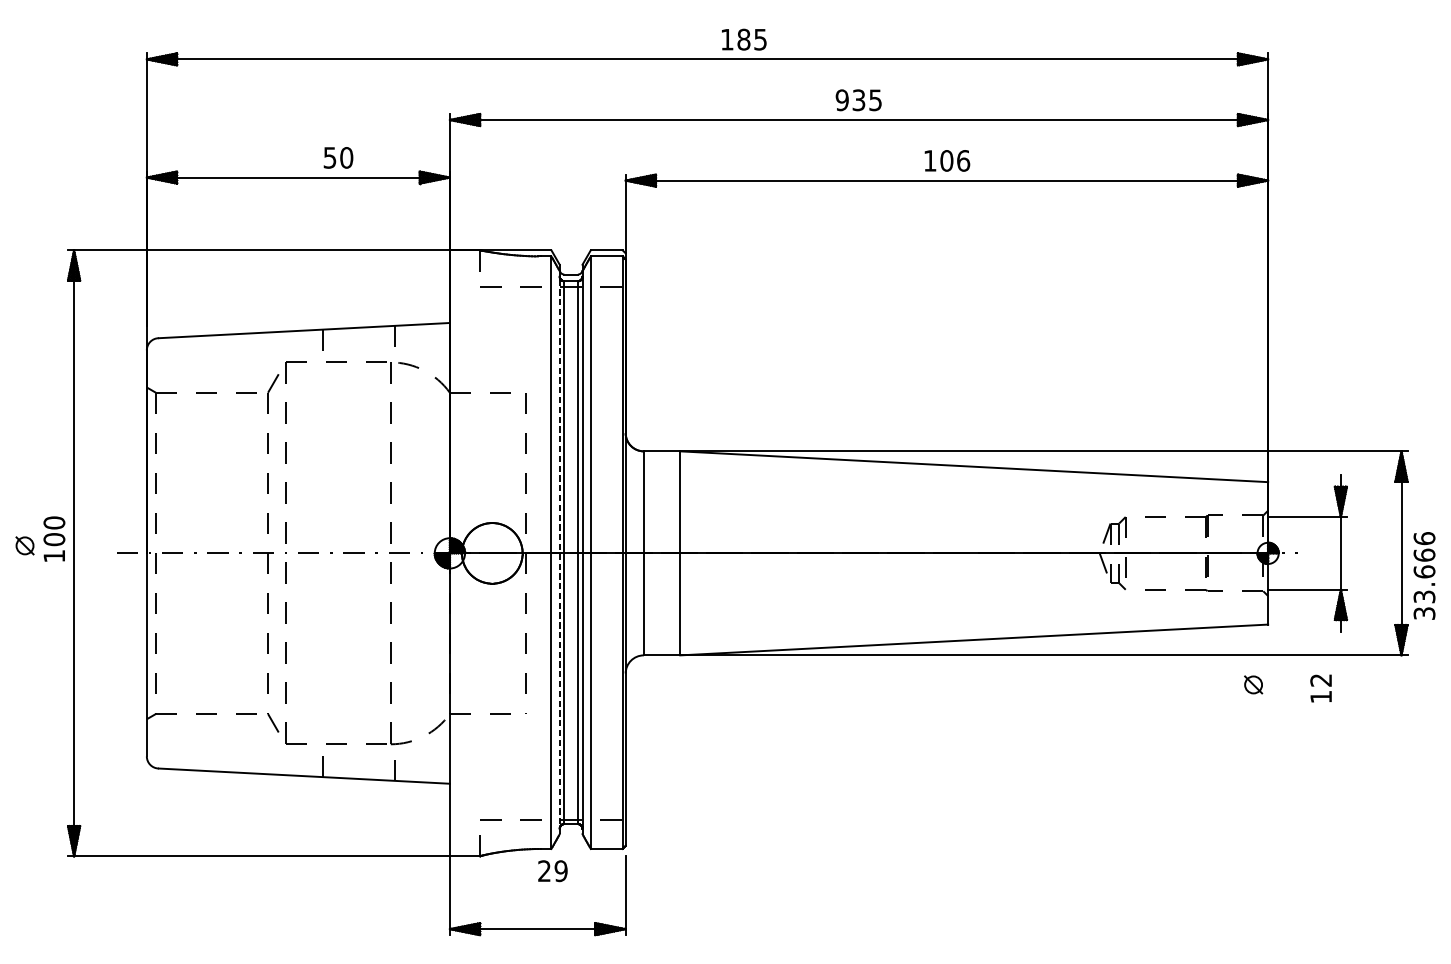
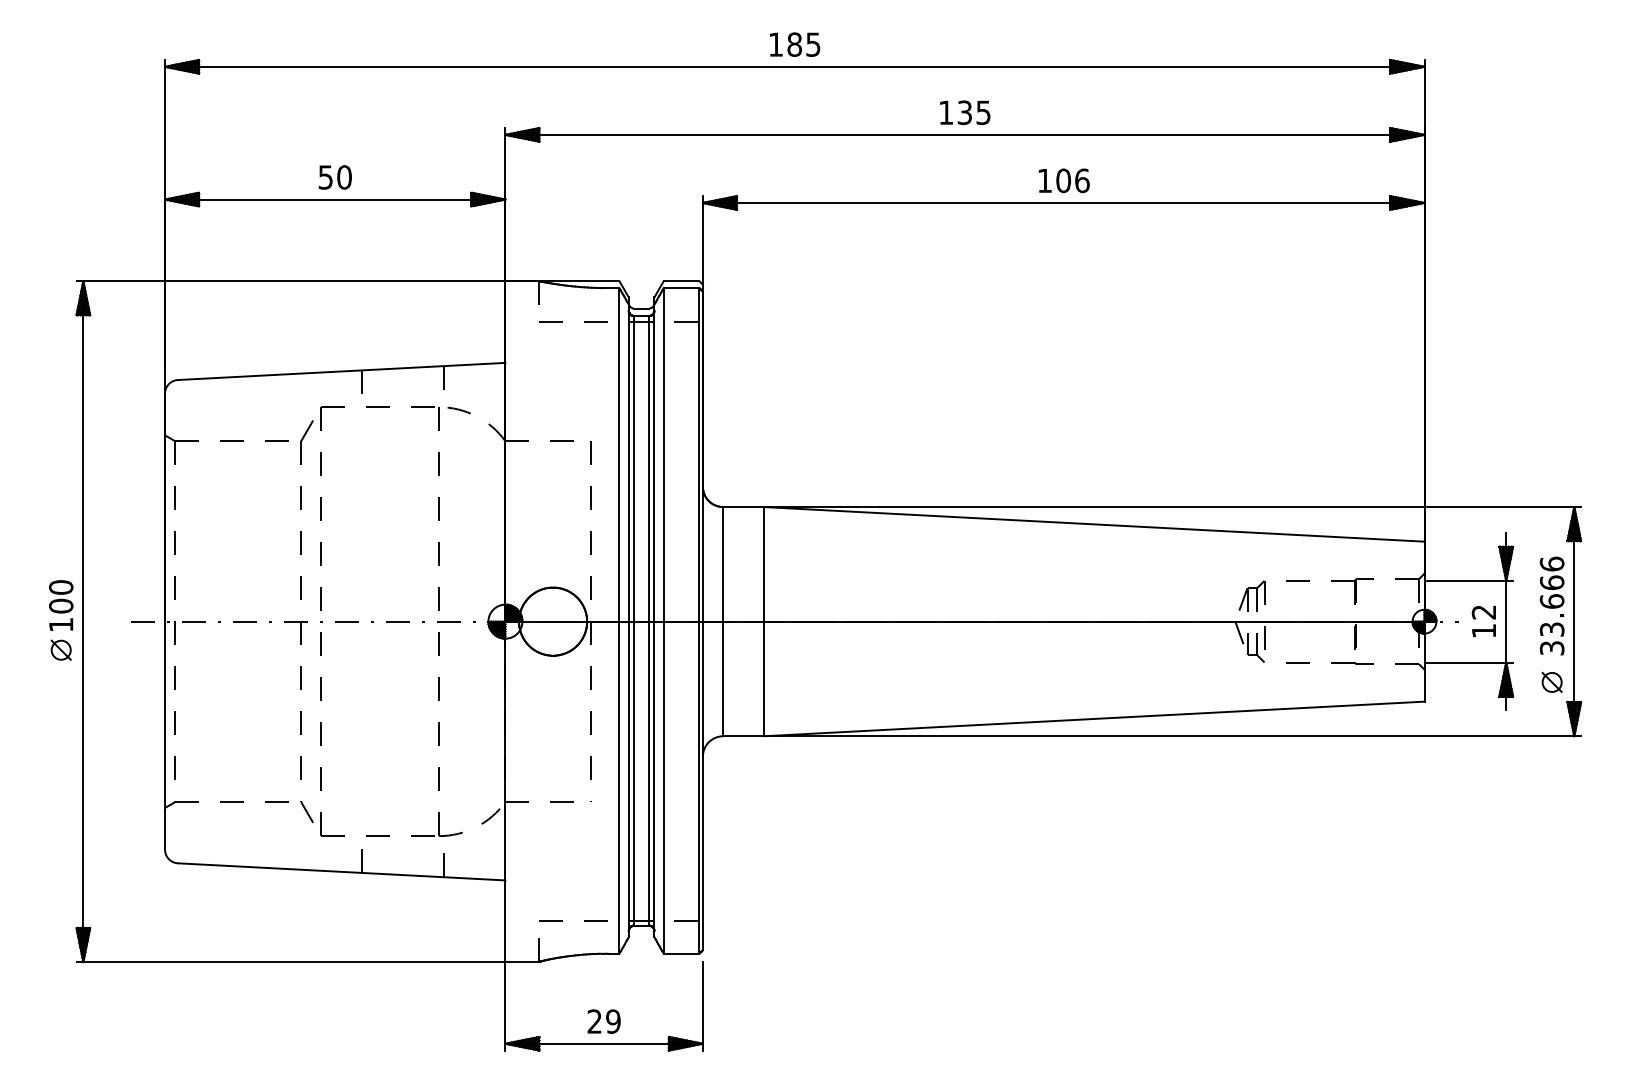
text: (744, 39) -> (795, 44), moved
text: (841, 100) -> (945, 112), 935 -> 135
text: (337, 157) -> (334, 177), moved
part: (24, 545) -> (60, 649), moved
line: (559, 552) -> (628, 620), dashed -> solid
text: (1423, 575) -> (1551, 605), moved
part: (1253, 684) -> (1551, 681), moved
text: (1320, 688) -> (1483, 621), moved
text: (552, 871) -> (603, 1021), moved

